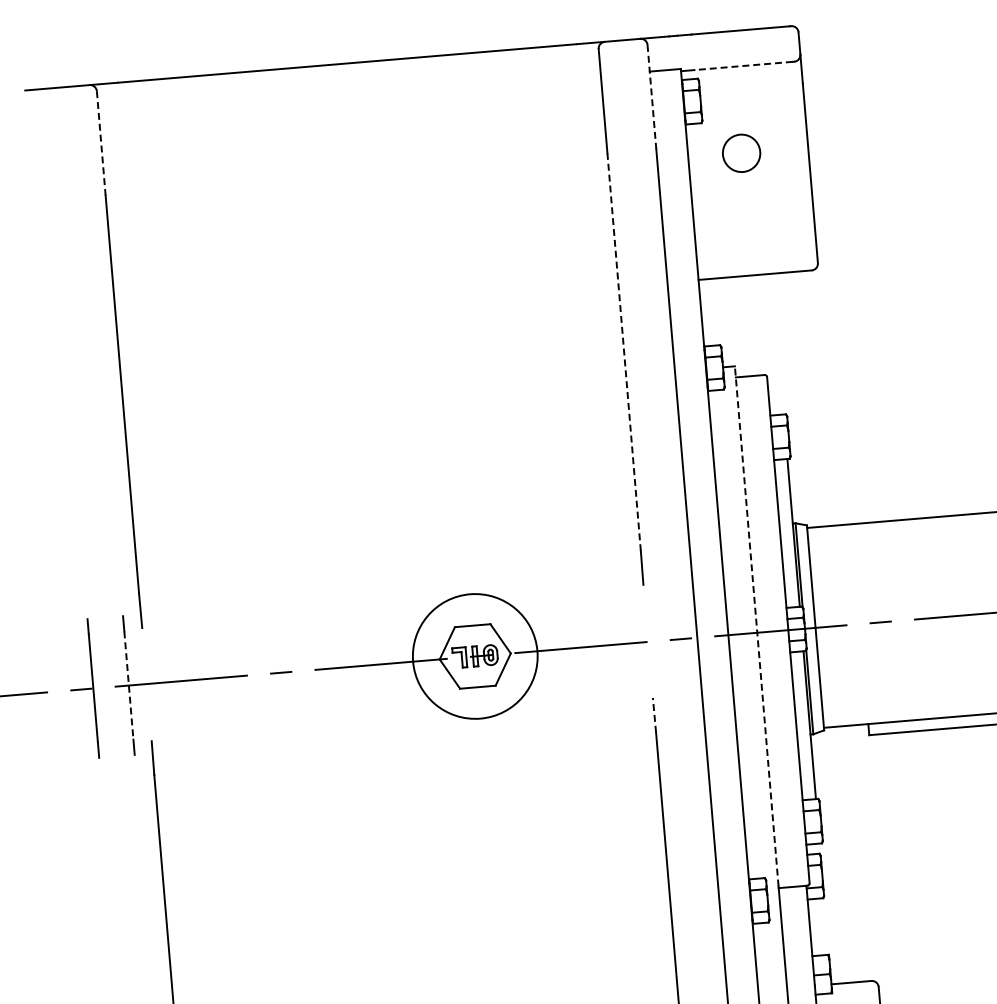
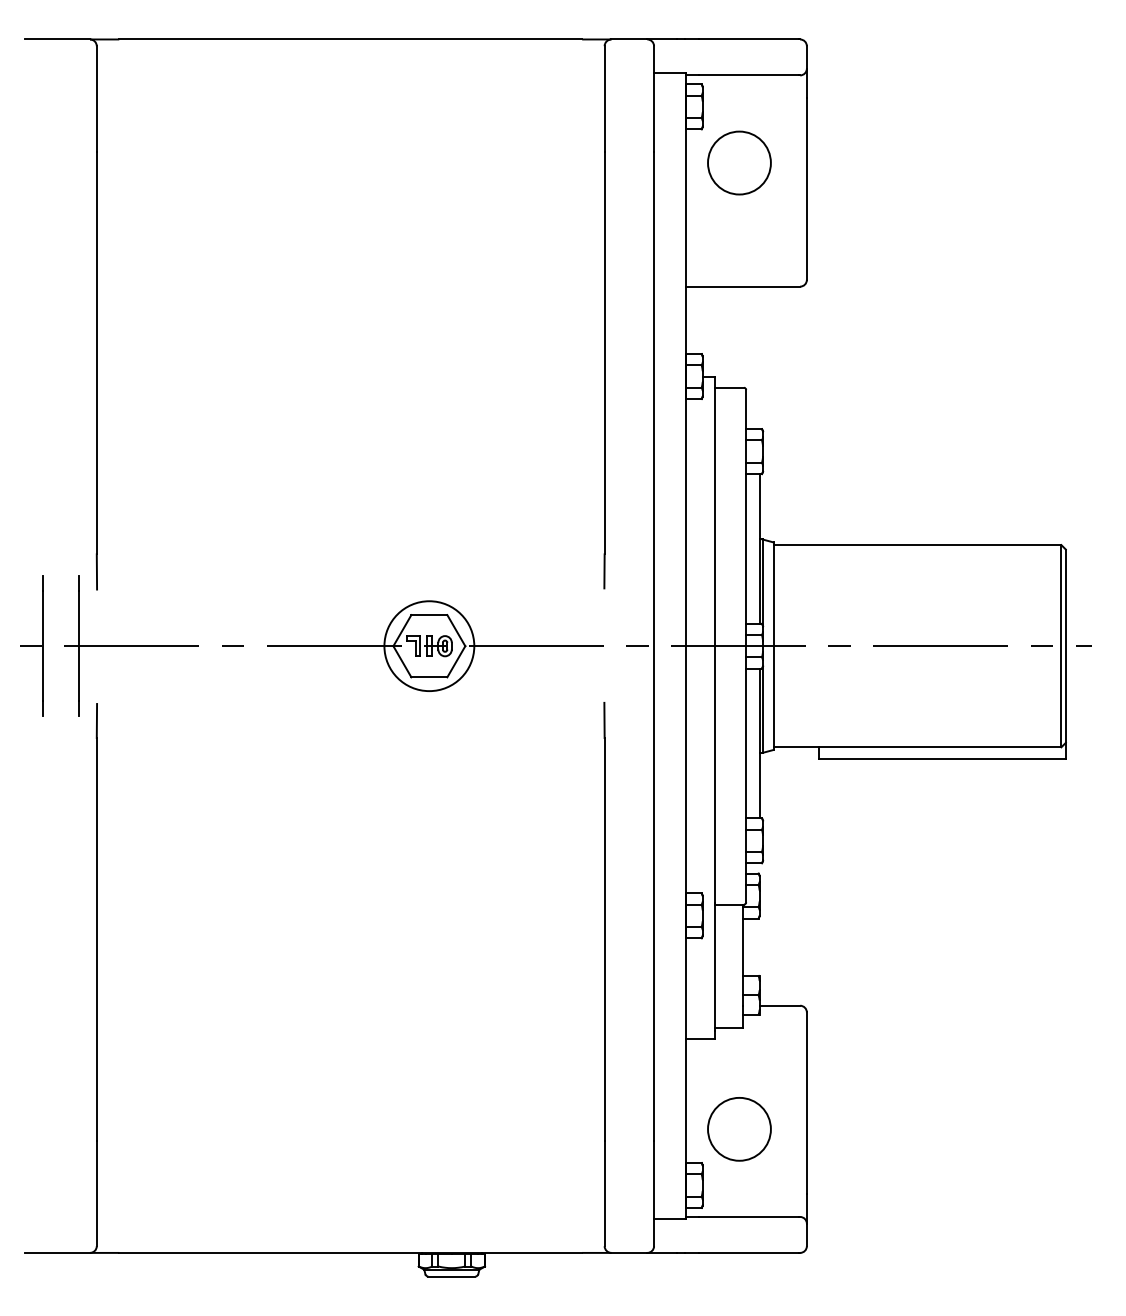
line: (743, 66) -> (748, 75), dashed -> solid
line: (652, 97) -> (654, 99), dashed -> solid
line: (101, 143) -> (96, 99), dashed -> solid
circle: (741, 152) -> (739, 162), size x1.67
line: (623, 351) -> (604, 352), dashed -> solid
line: (756, 626) -> (714, 639), dashed -> solid
circle: (475, 656) -> (429, 646), size x0.71
line: (128, 685) -> (78, 646), dashed -> solid
line: (654, 715) -> (604, 720), dashed -> solid

